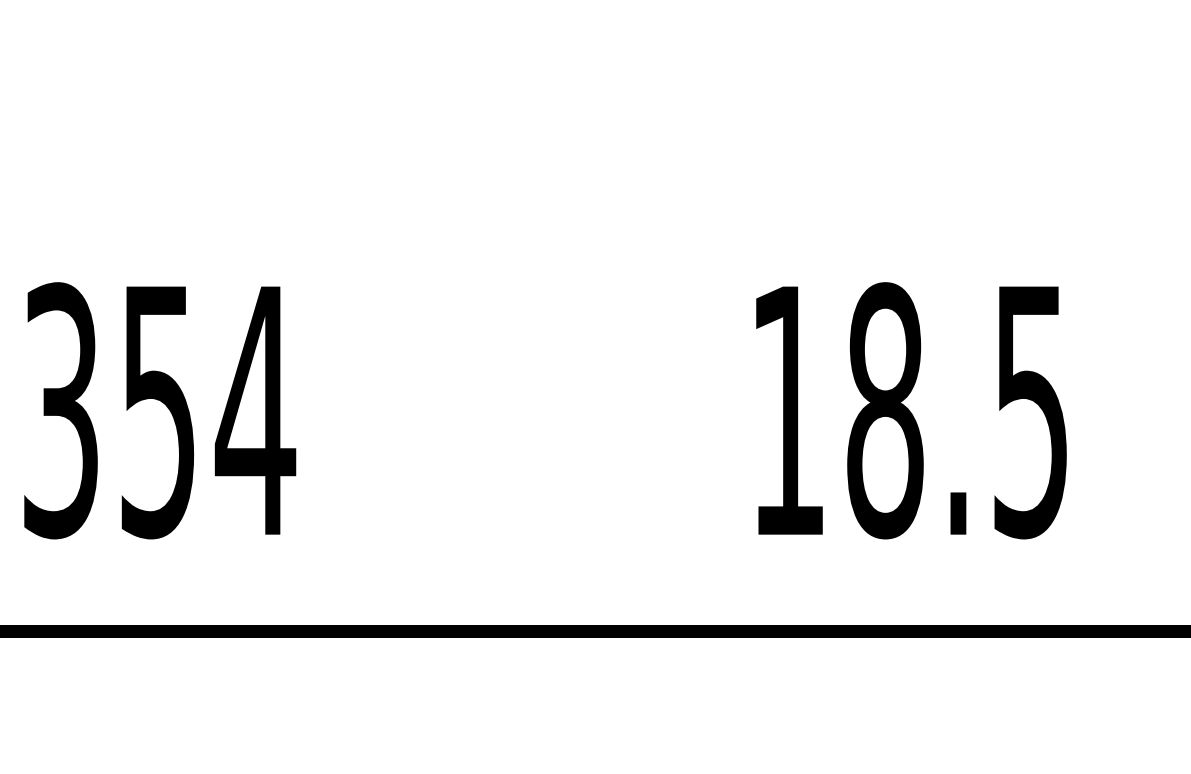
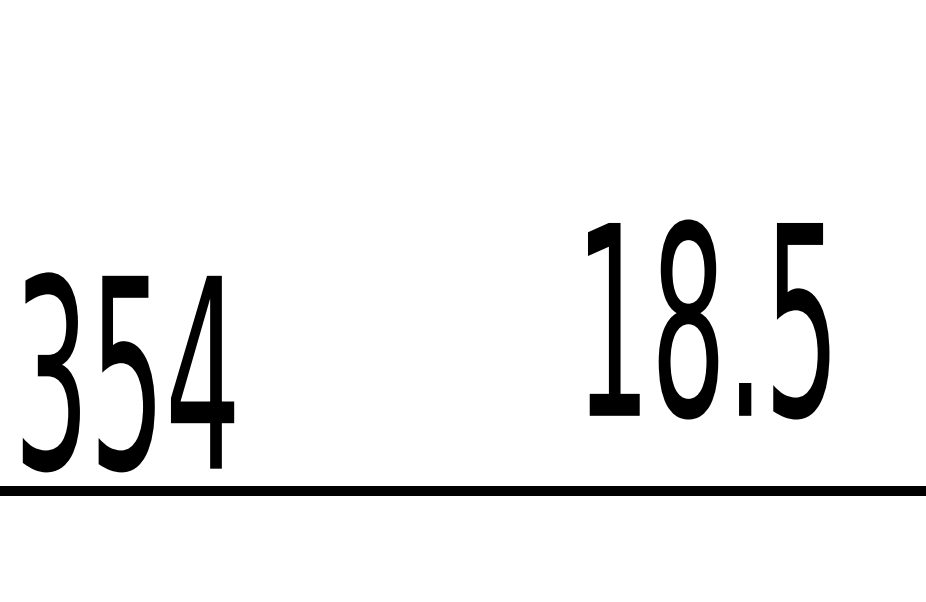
text: (160, 410) -> (128, 372), moved

